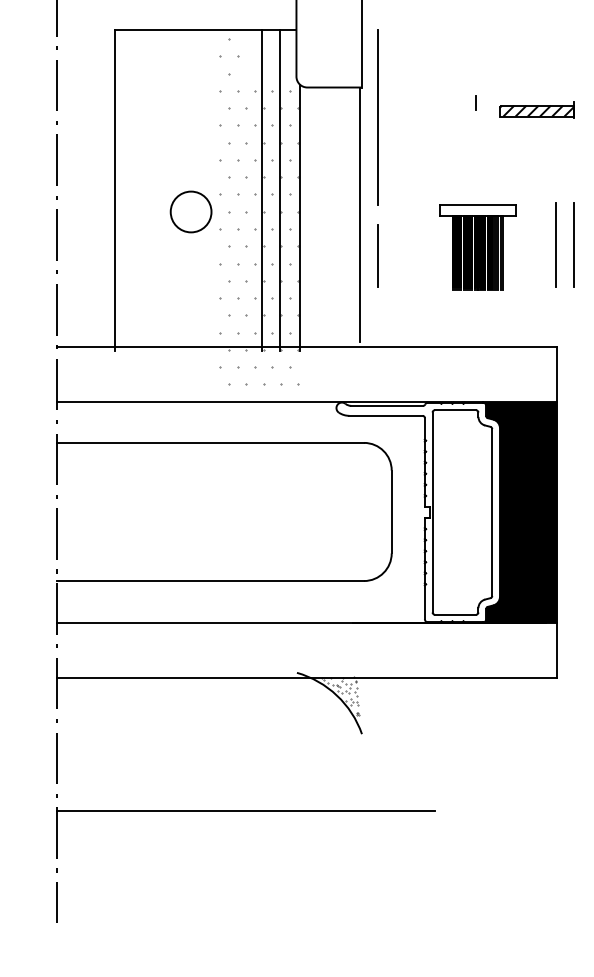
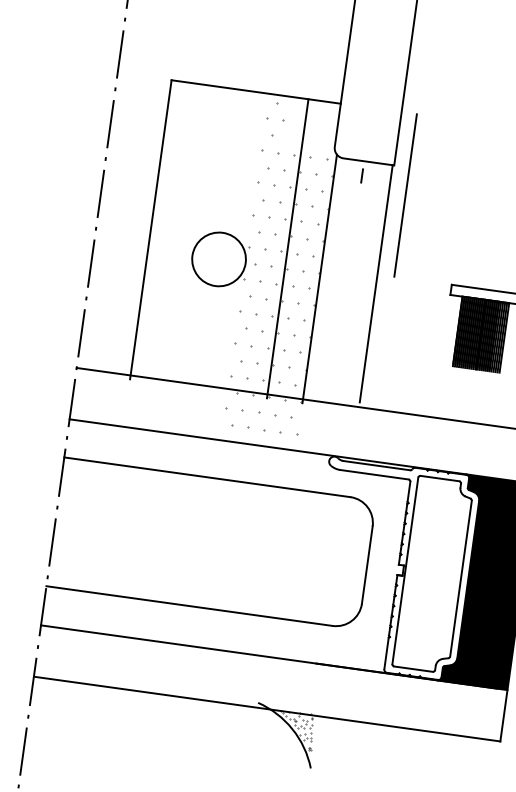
line: (475, 102) -> (361, 175), moved
line: (280, 190) -> (305, 250), removed
circle: (190, 211) -> (218, 258), size x1.4
line: (377, 255) -> (387, 324), removed

